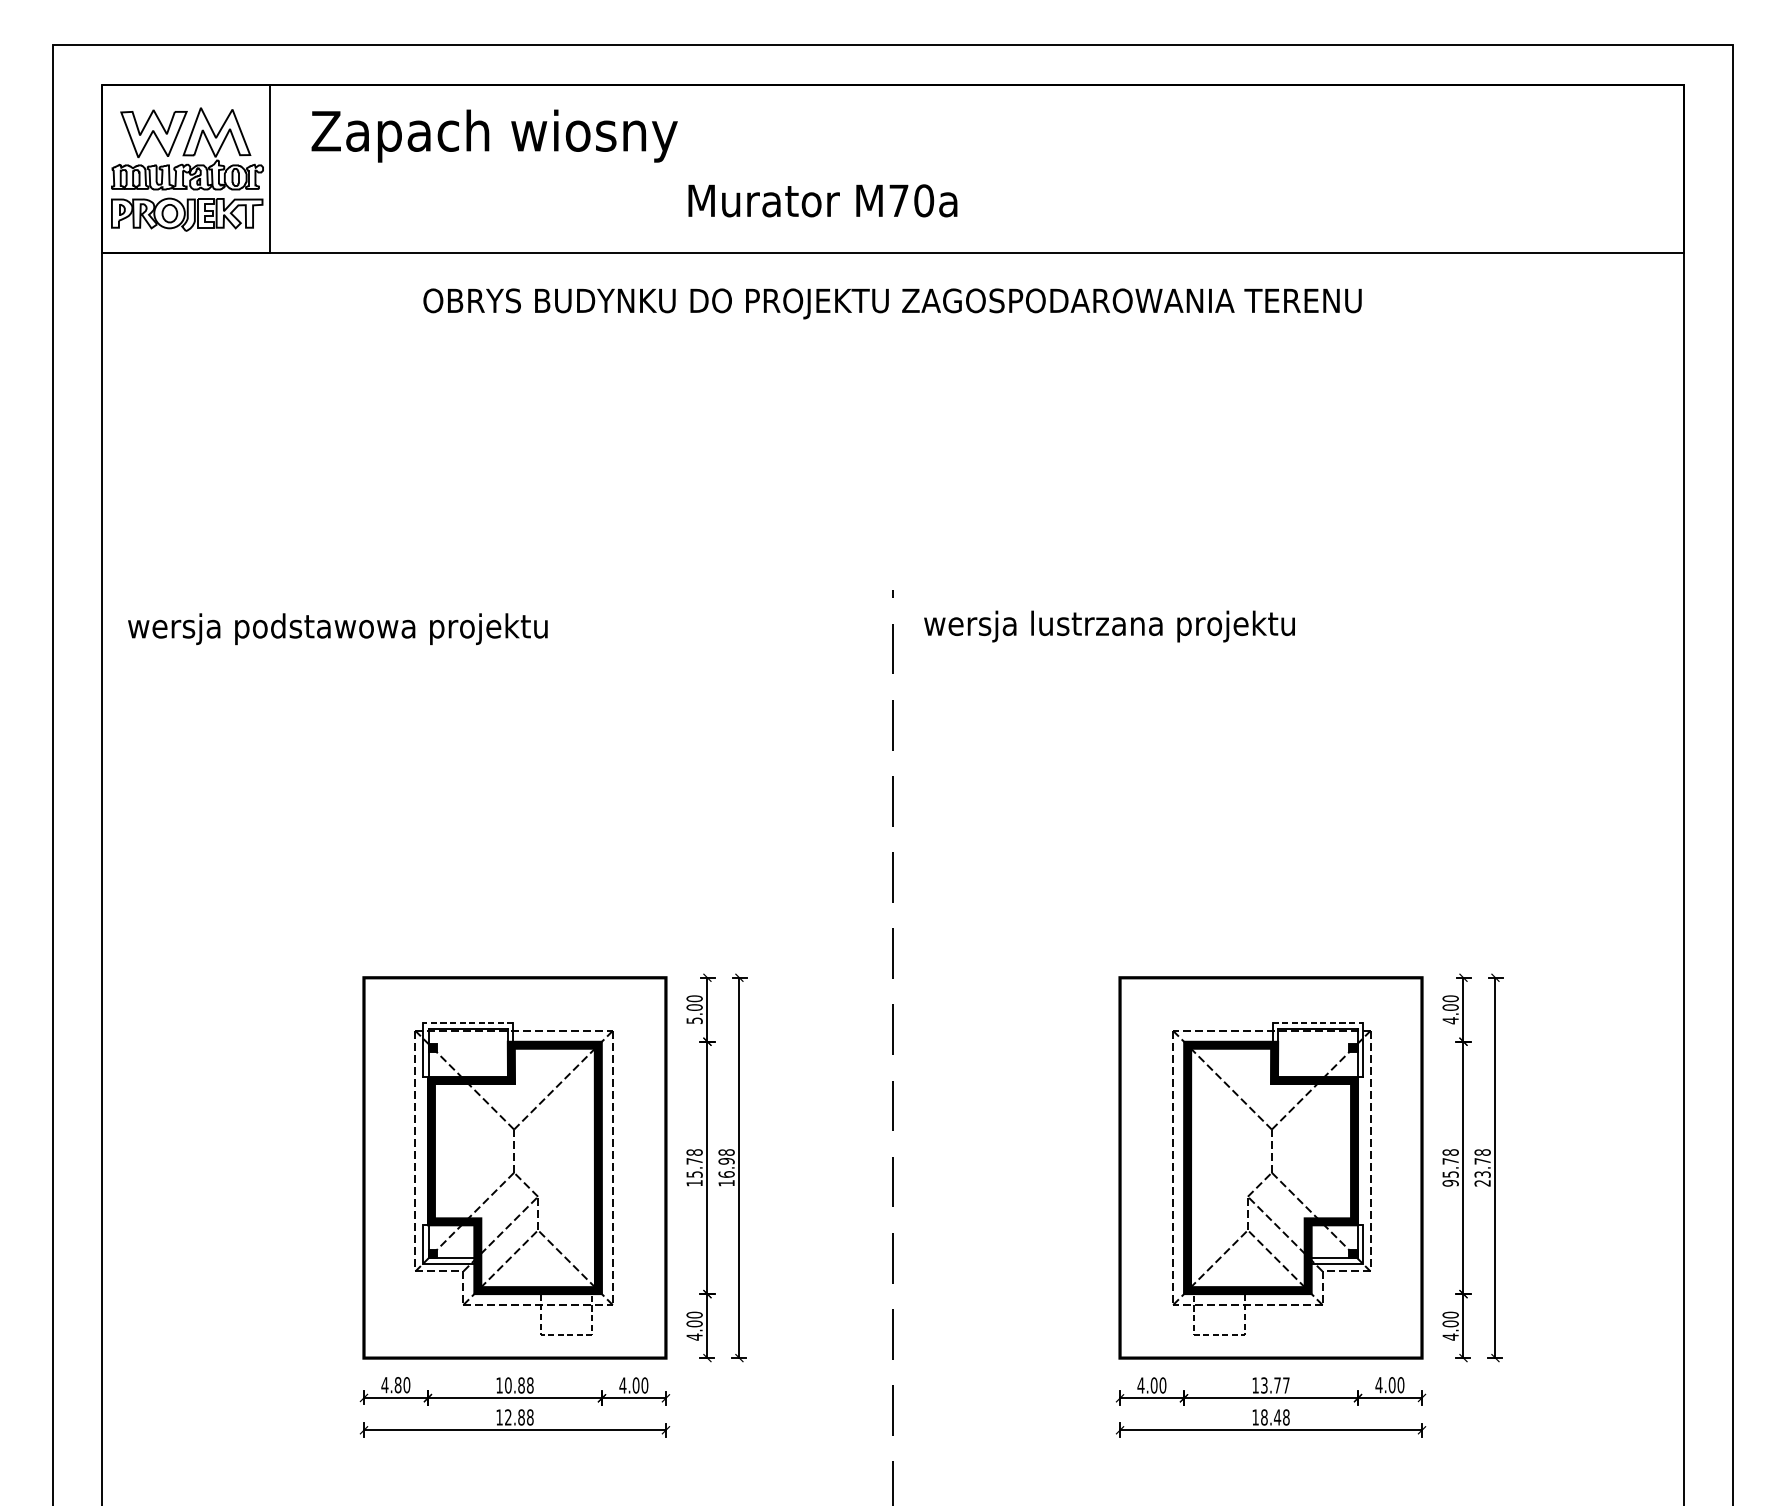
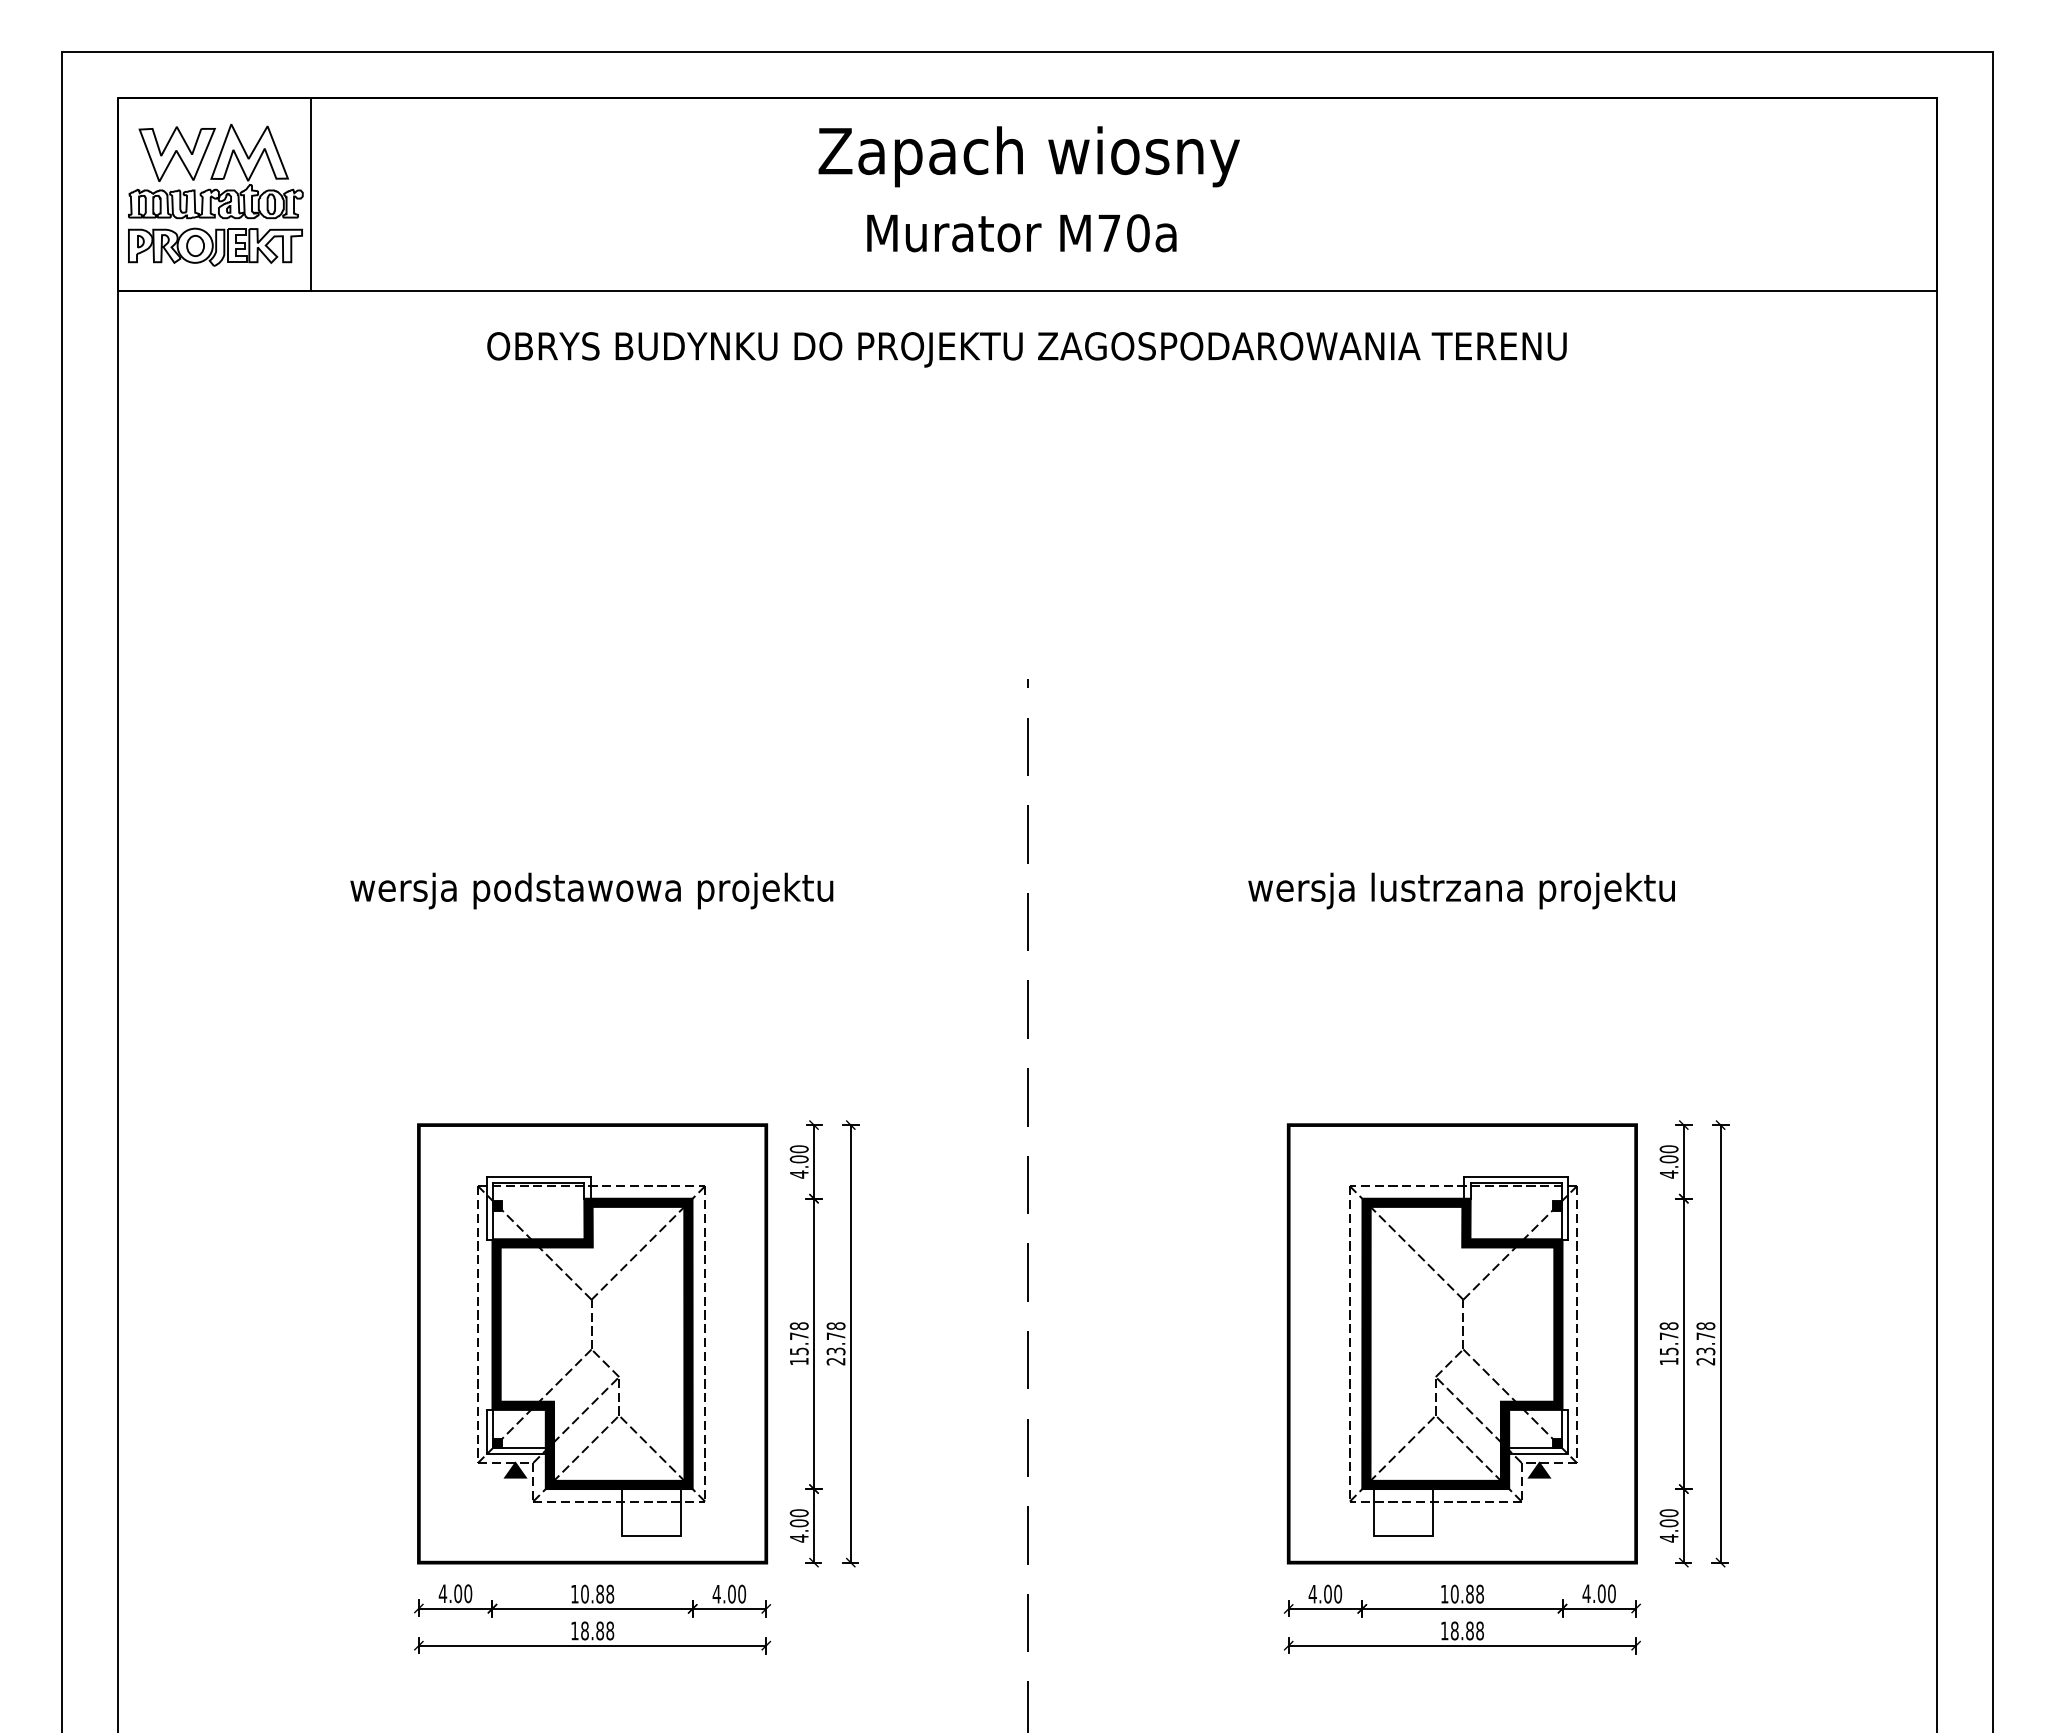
text: (494, 135) -> (1028, 156), moved
text: (822, 201) -> (1021, 233), moved
text: (1109, 626) -> (1461, 890), moved
text: (337, 628) -> (591, 890), moved
text: (694, 1020) -> (799, 1174), 5.00 -> 4.00
line: (467, 1023) -> (538, 1177), dashed -> solid
line: (1318, 1023) -> (1516, 1177), dashed -> solid
text: (726, 1171) -> (835, 1348), 16.98 -> 23.78
text: (1450, 1183) -> (1668, 1361), 95.78 -> 15.78
fill: (447, 1277) -> (515, 1469), added
fill: (1338, 1277) -> (1539, 1469), added
line: (567, 1335) -> (652, 1536), dashed -> solid
line: (1218, 1335) -> (1402, 1536), dashed -> solid
text: (398, 1384) -> (458, 1593), 4.80 -> 4.00
text: (1274, 1384) -> (1466, 1593), 13.77 -> 10.88
text: (507, 1417) -> (584, 1630), 12.88 -> 18.88
text: (1277, 1417) -> (1469, 1630), 18.48 -> 18.88

